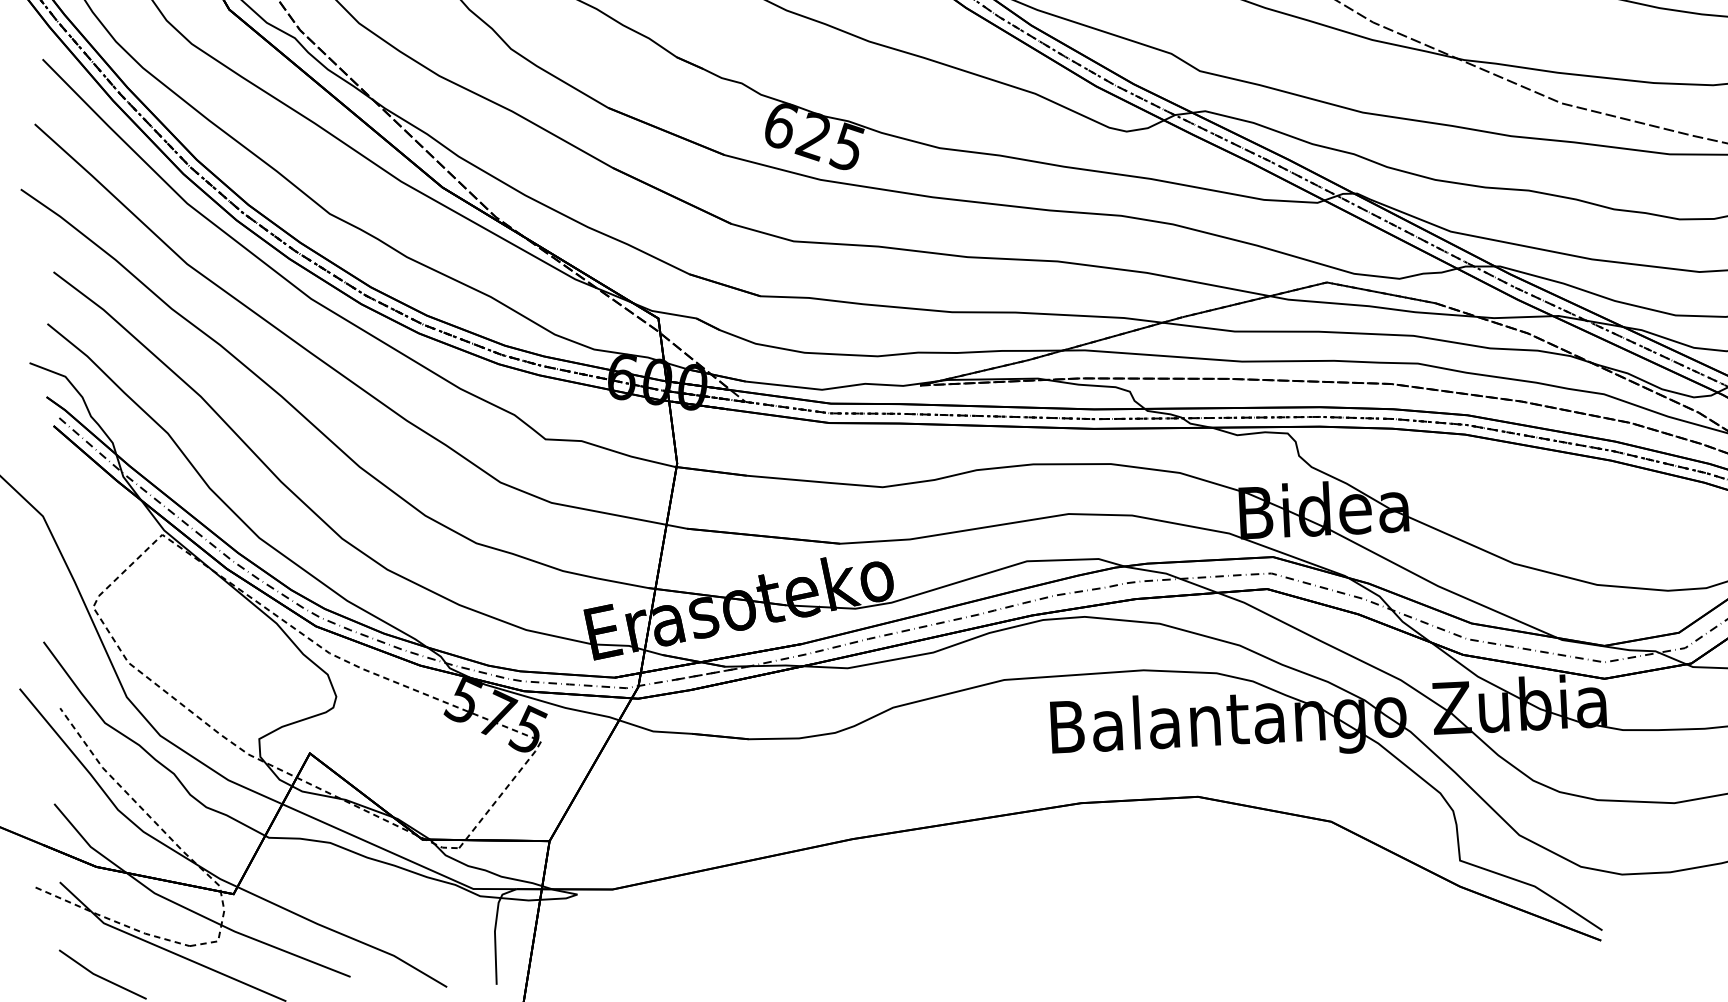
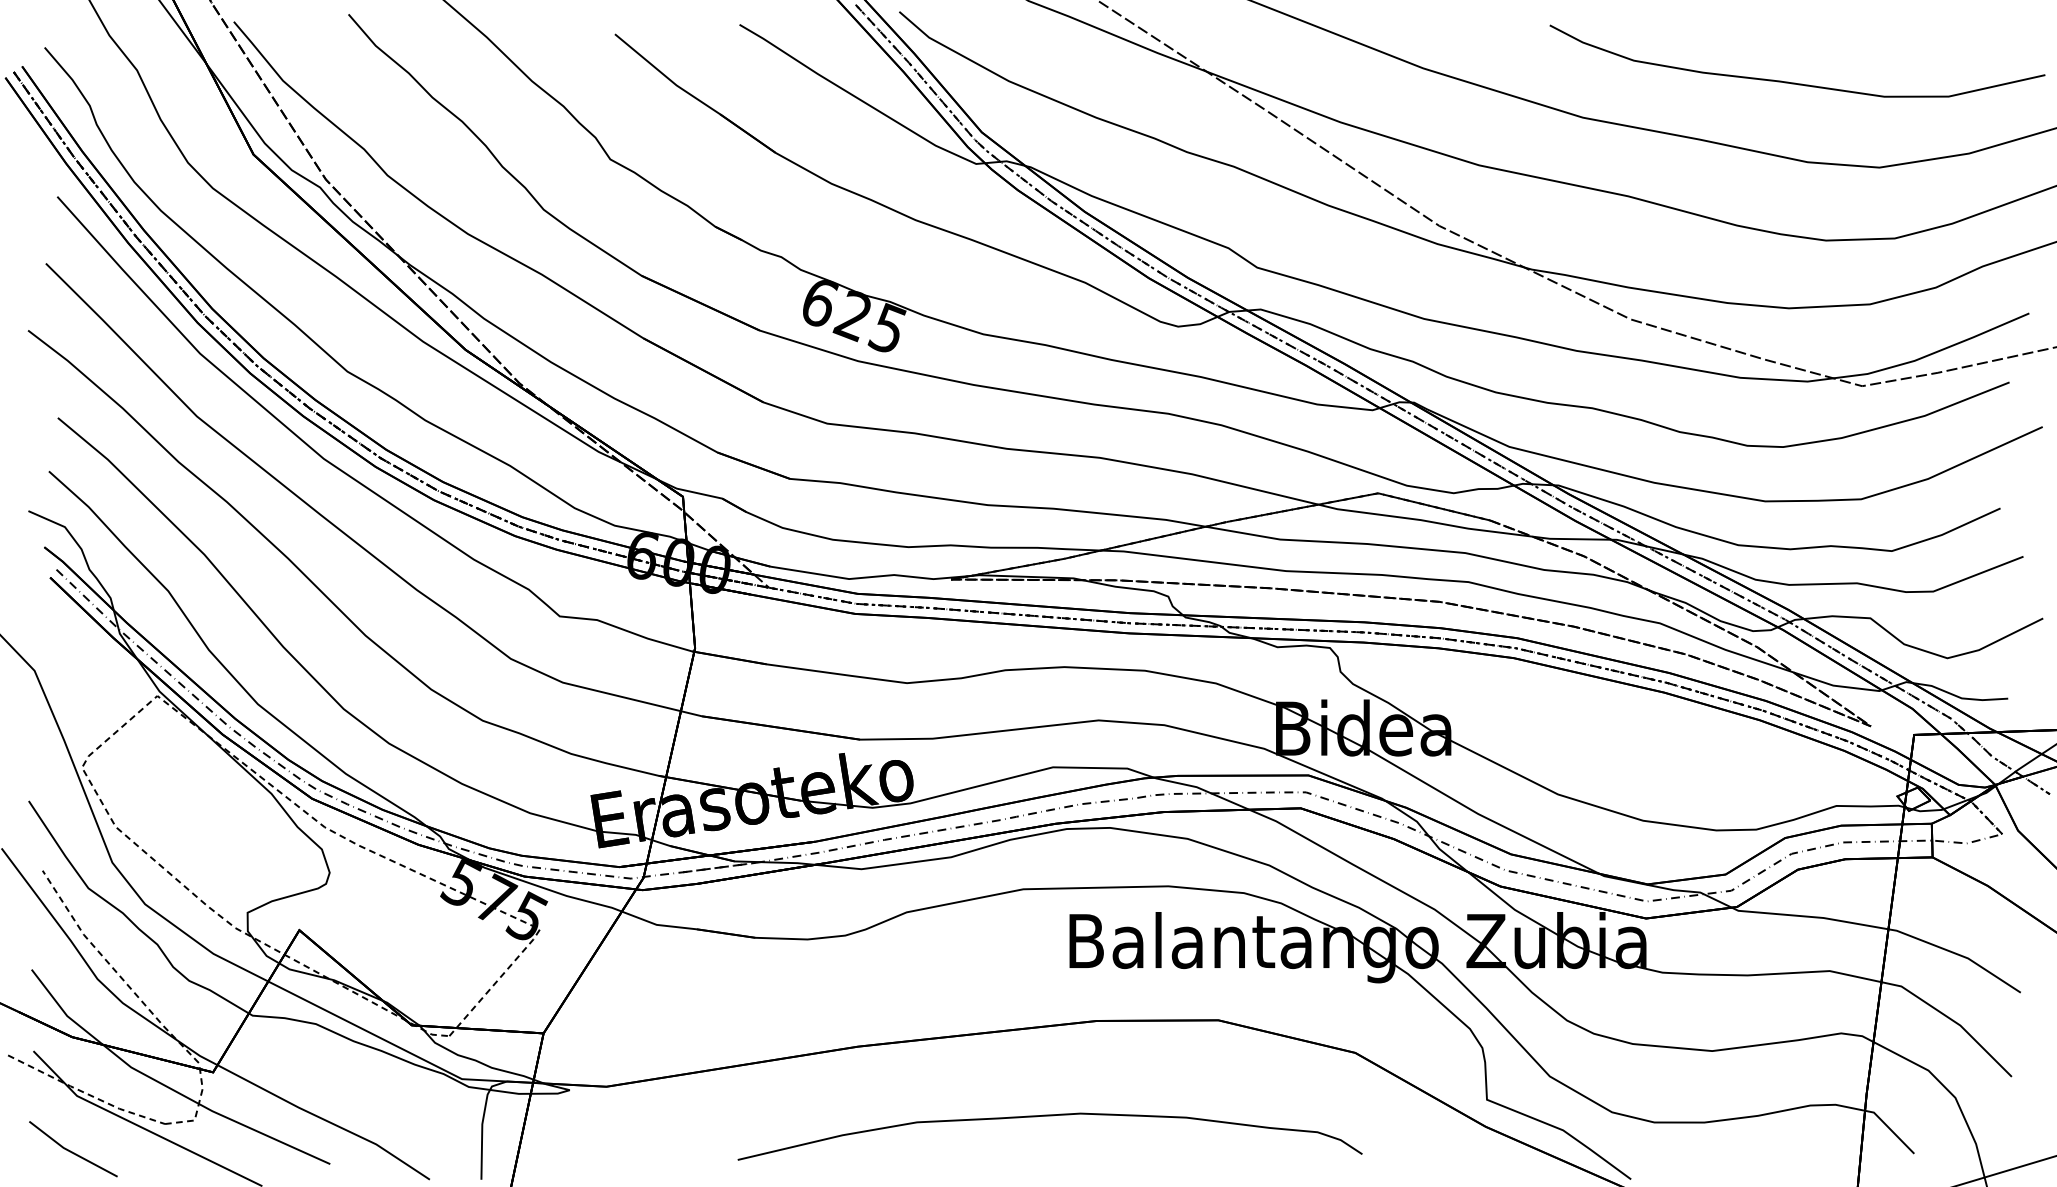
curve: (1040, 897) -> (1049, 1116), added

